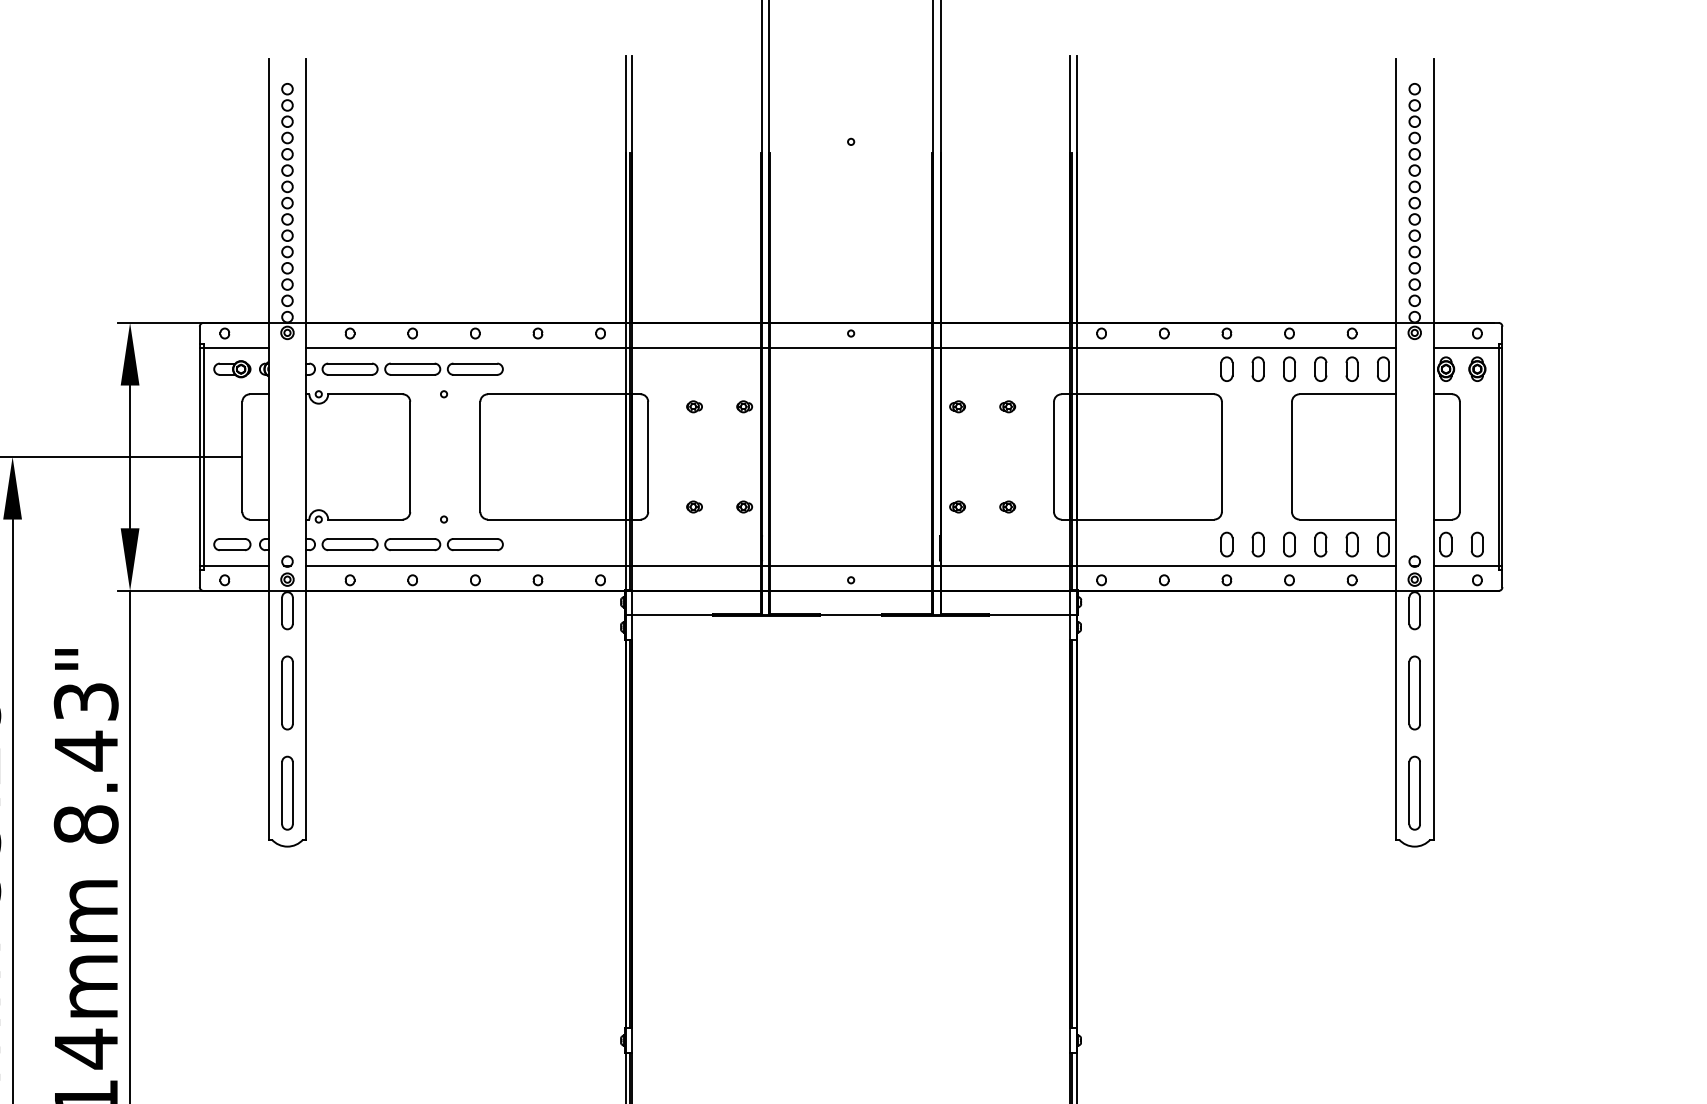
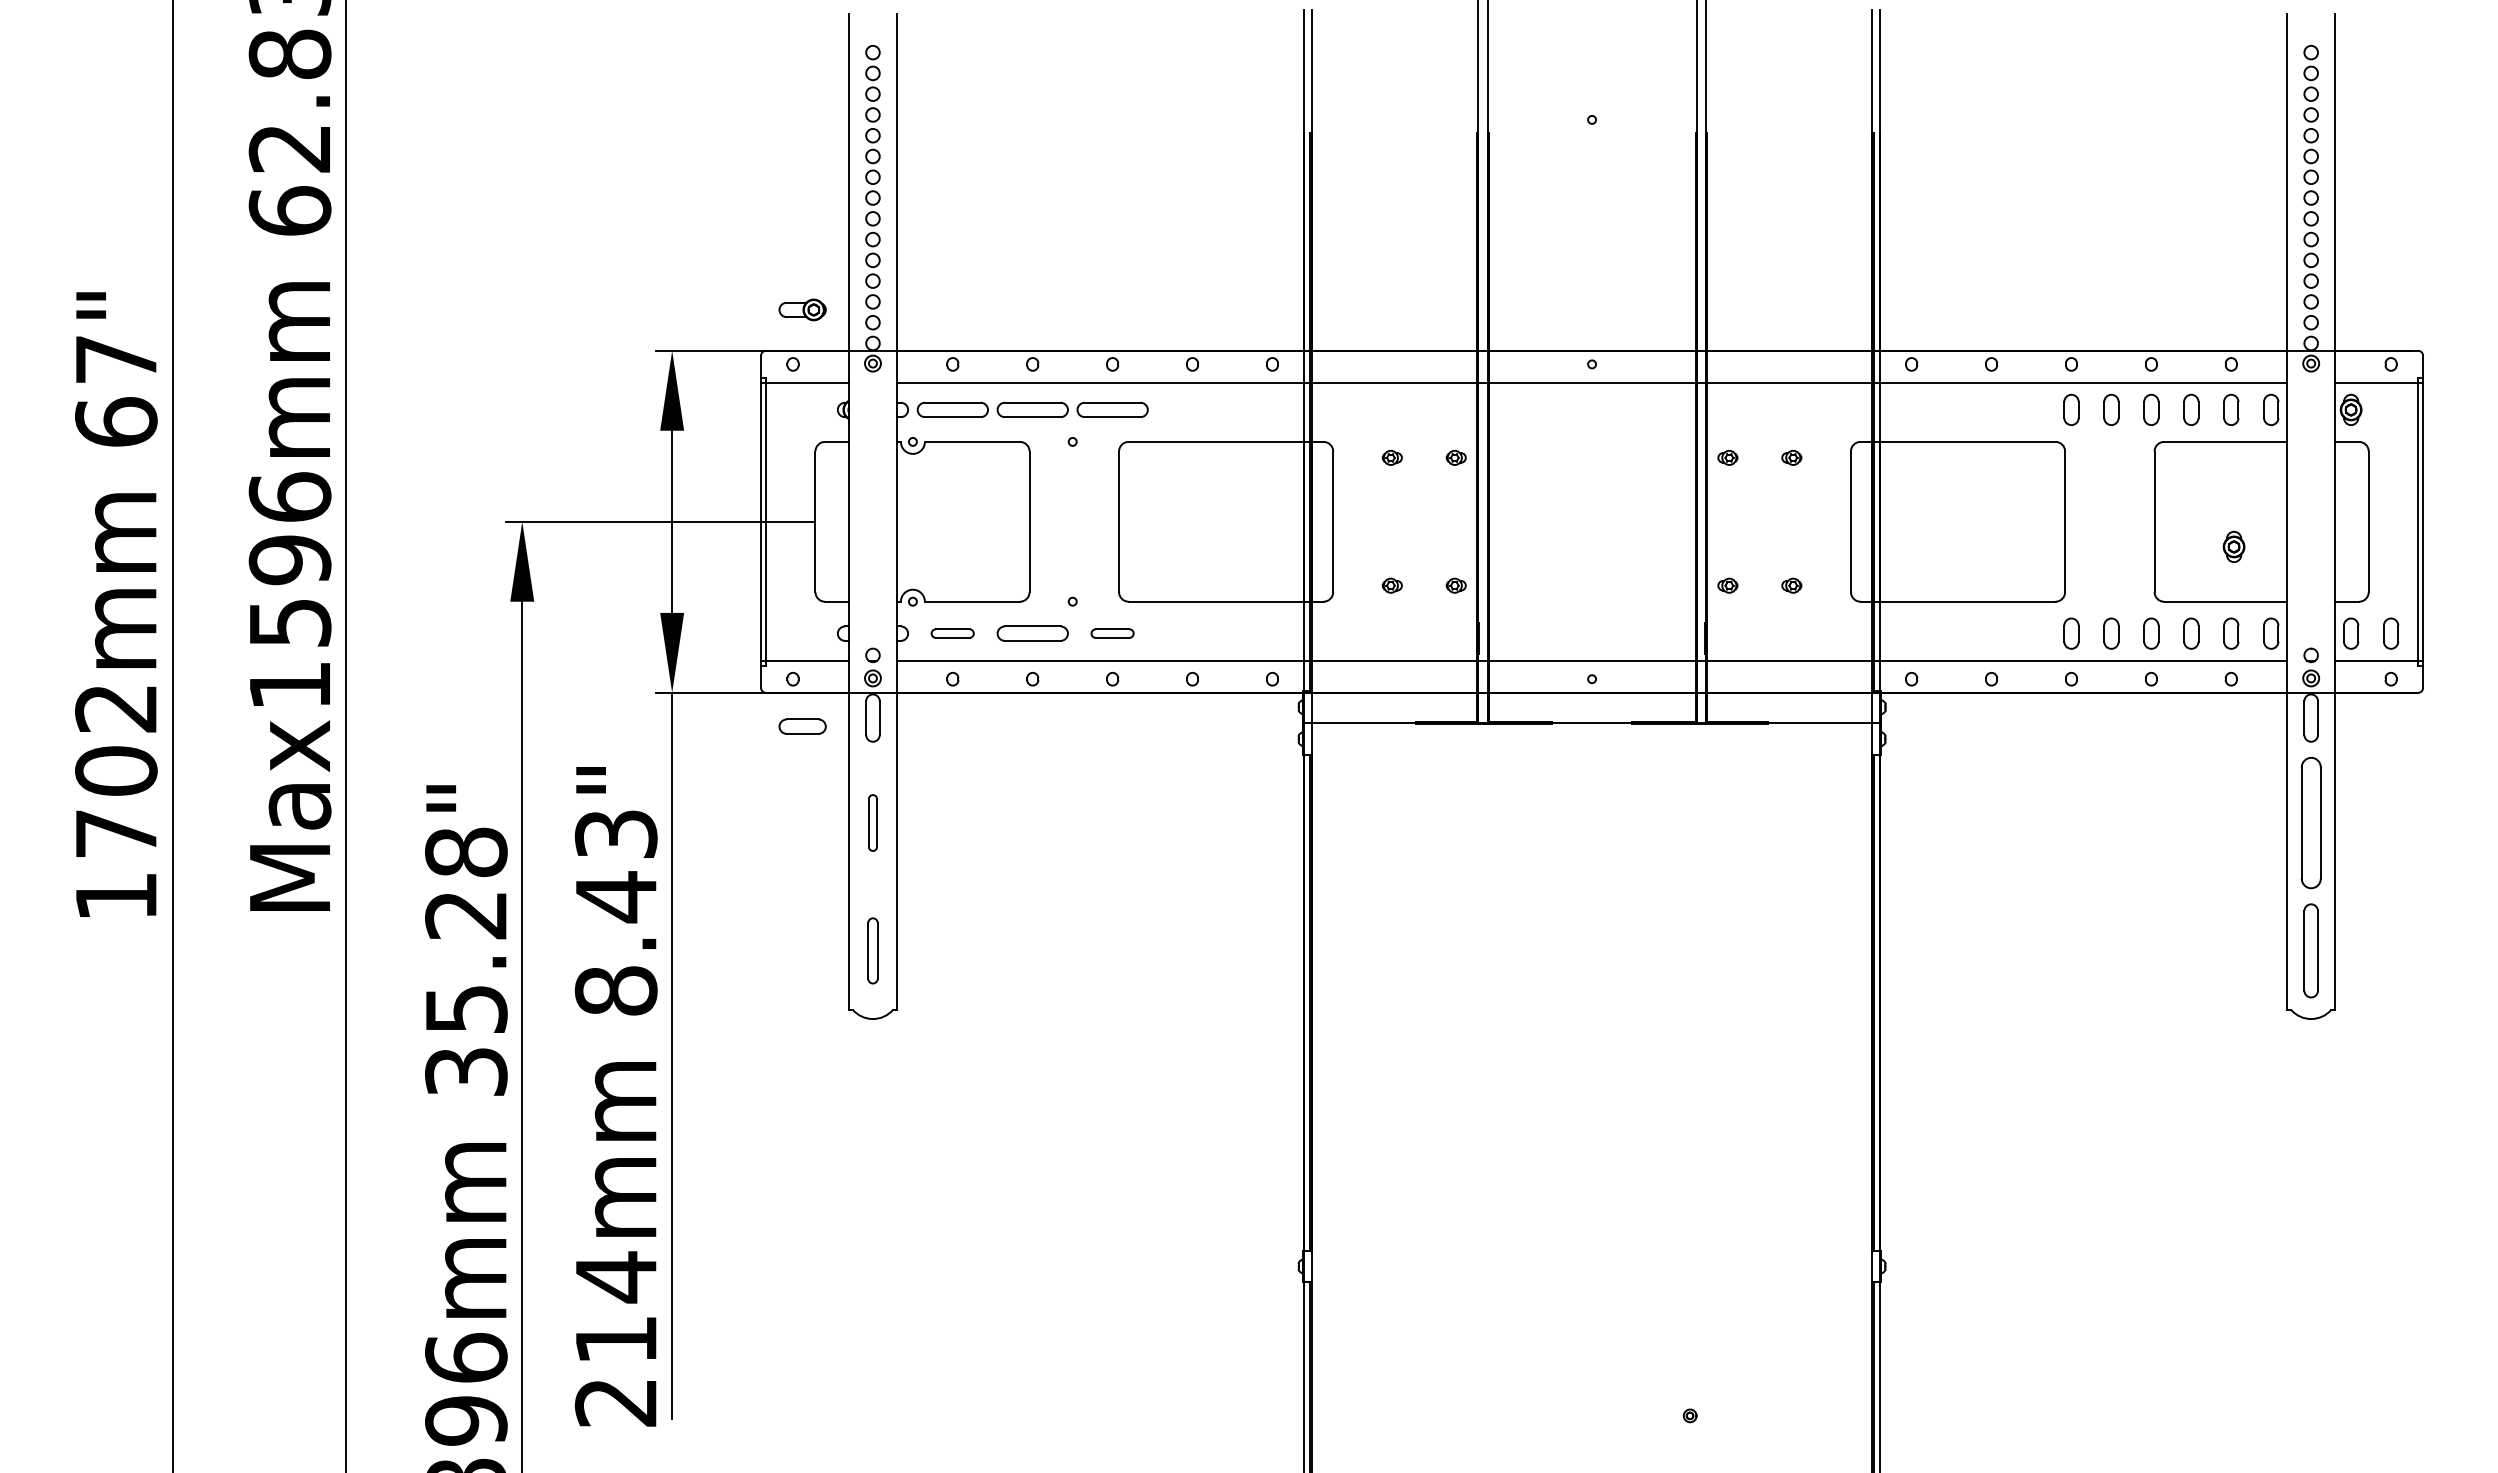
part: (232, 368) -> (802, 309), moved
part: (1476, 368) -> (2233, 546), moved
part: (232, 544) -> (802, 726), moved
part: (349, 544) -> (952, 633), size x0.6
part: (475, 544) -> (1112, 633), size x0.6
part: (287, 692) -> (872, 822), size x0.6
part: (1414, 692) -> (2310, 822), size x1.4
part: (287, 792) -> (872, 950), size x0.7

